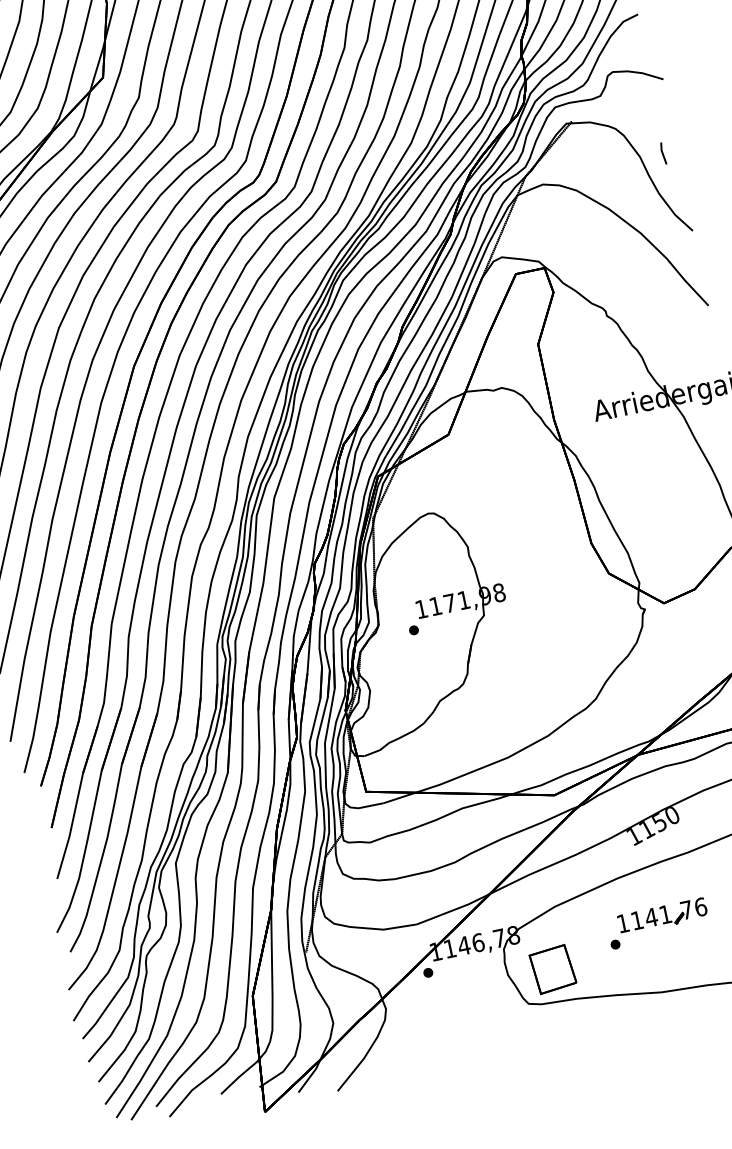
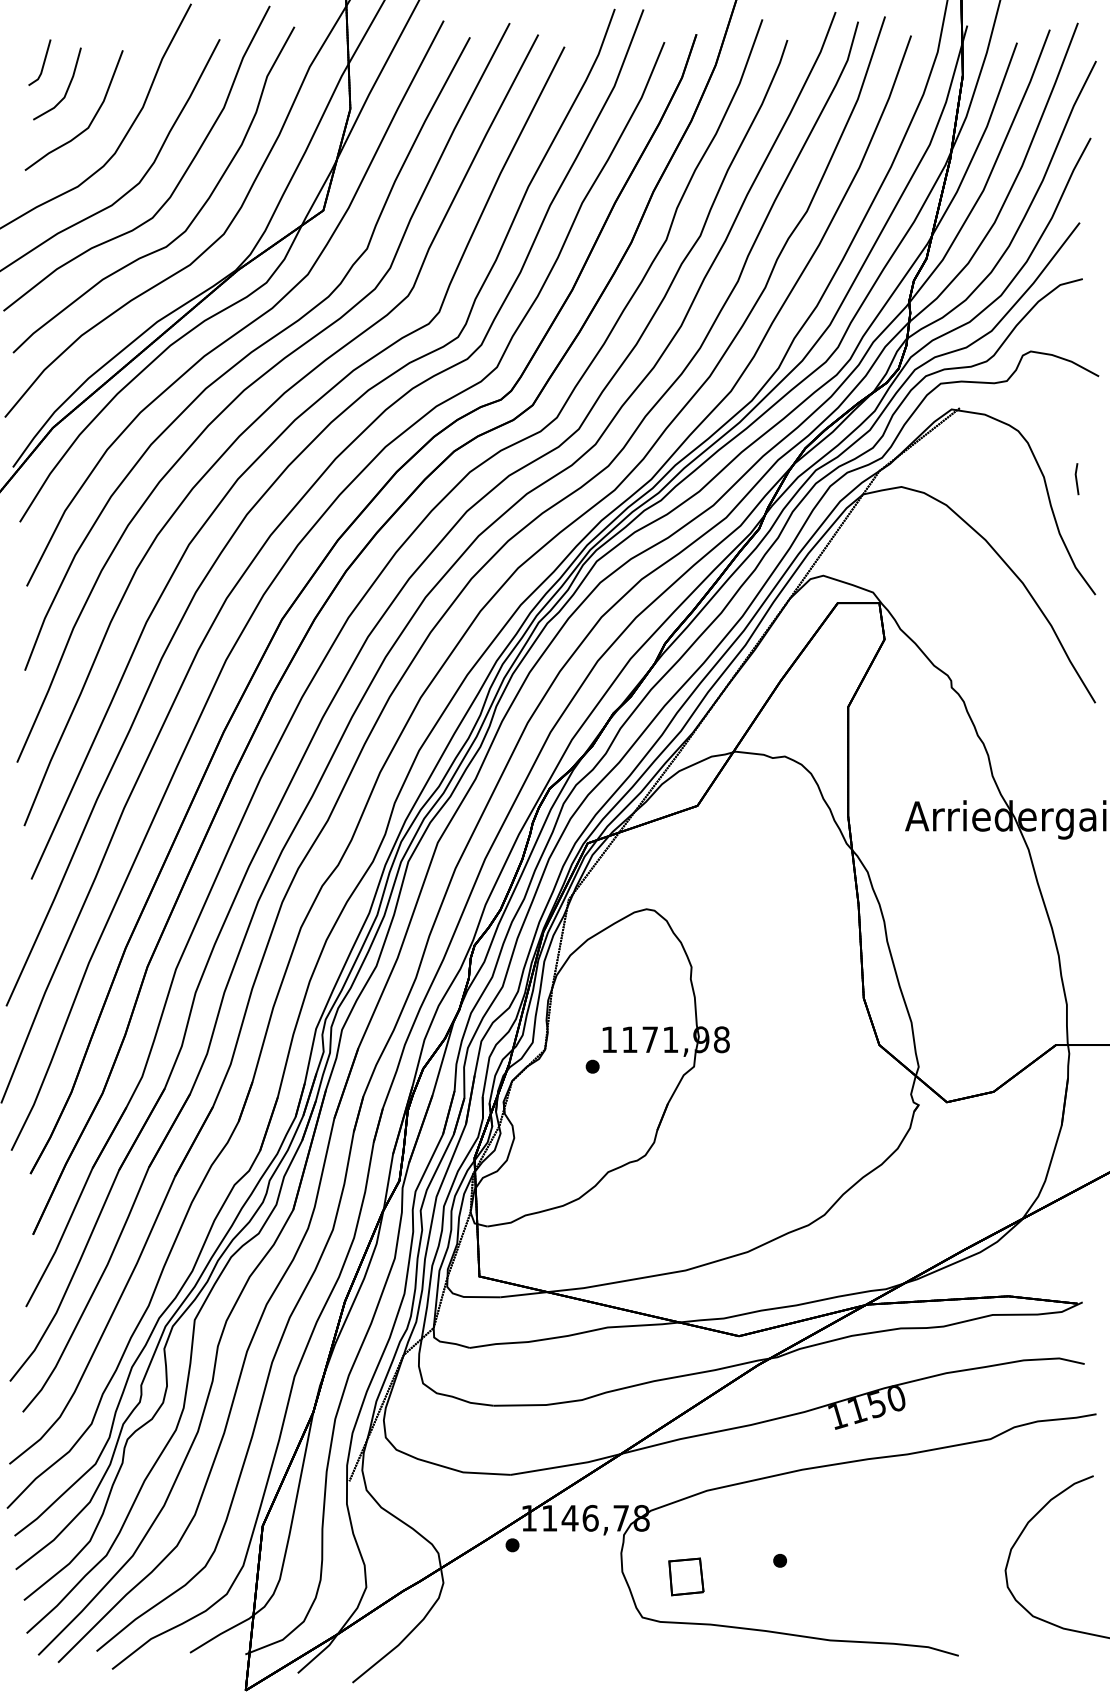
part: (662, 916) -> (853, 1535), removed
part: (553, 969) -> (686, 1576), size x0.6

